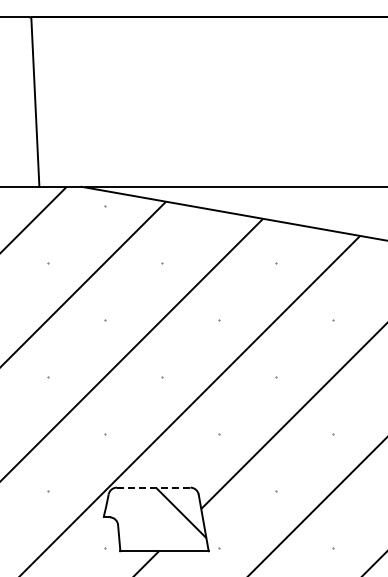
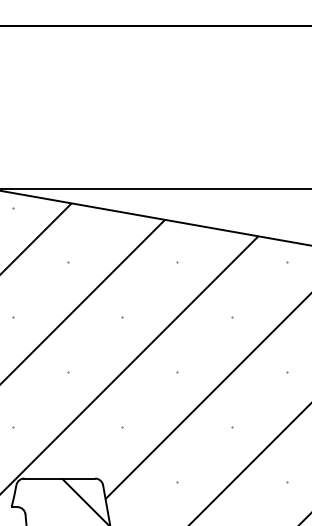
line: (153, 487) -> (59, 478), dashed -> solid

